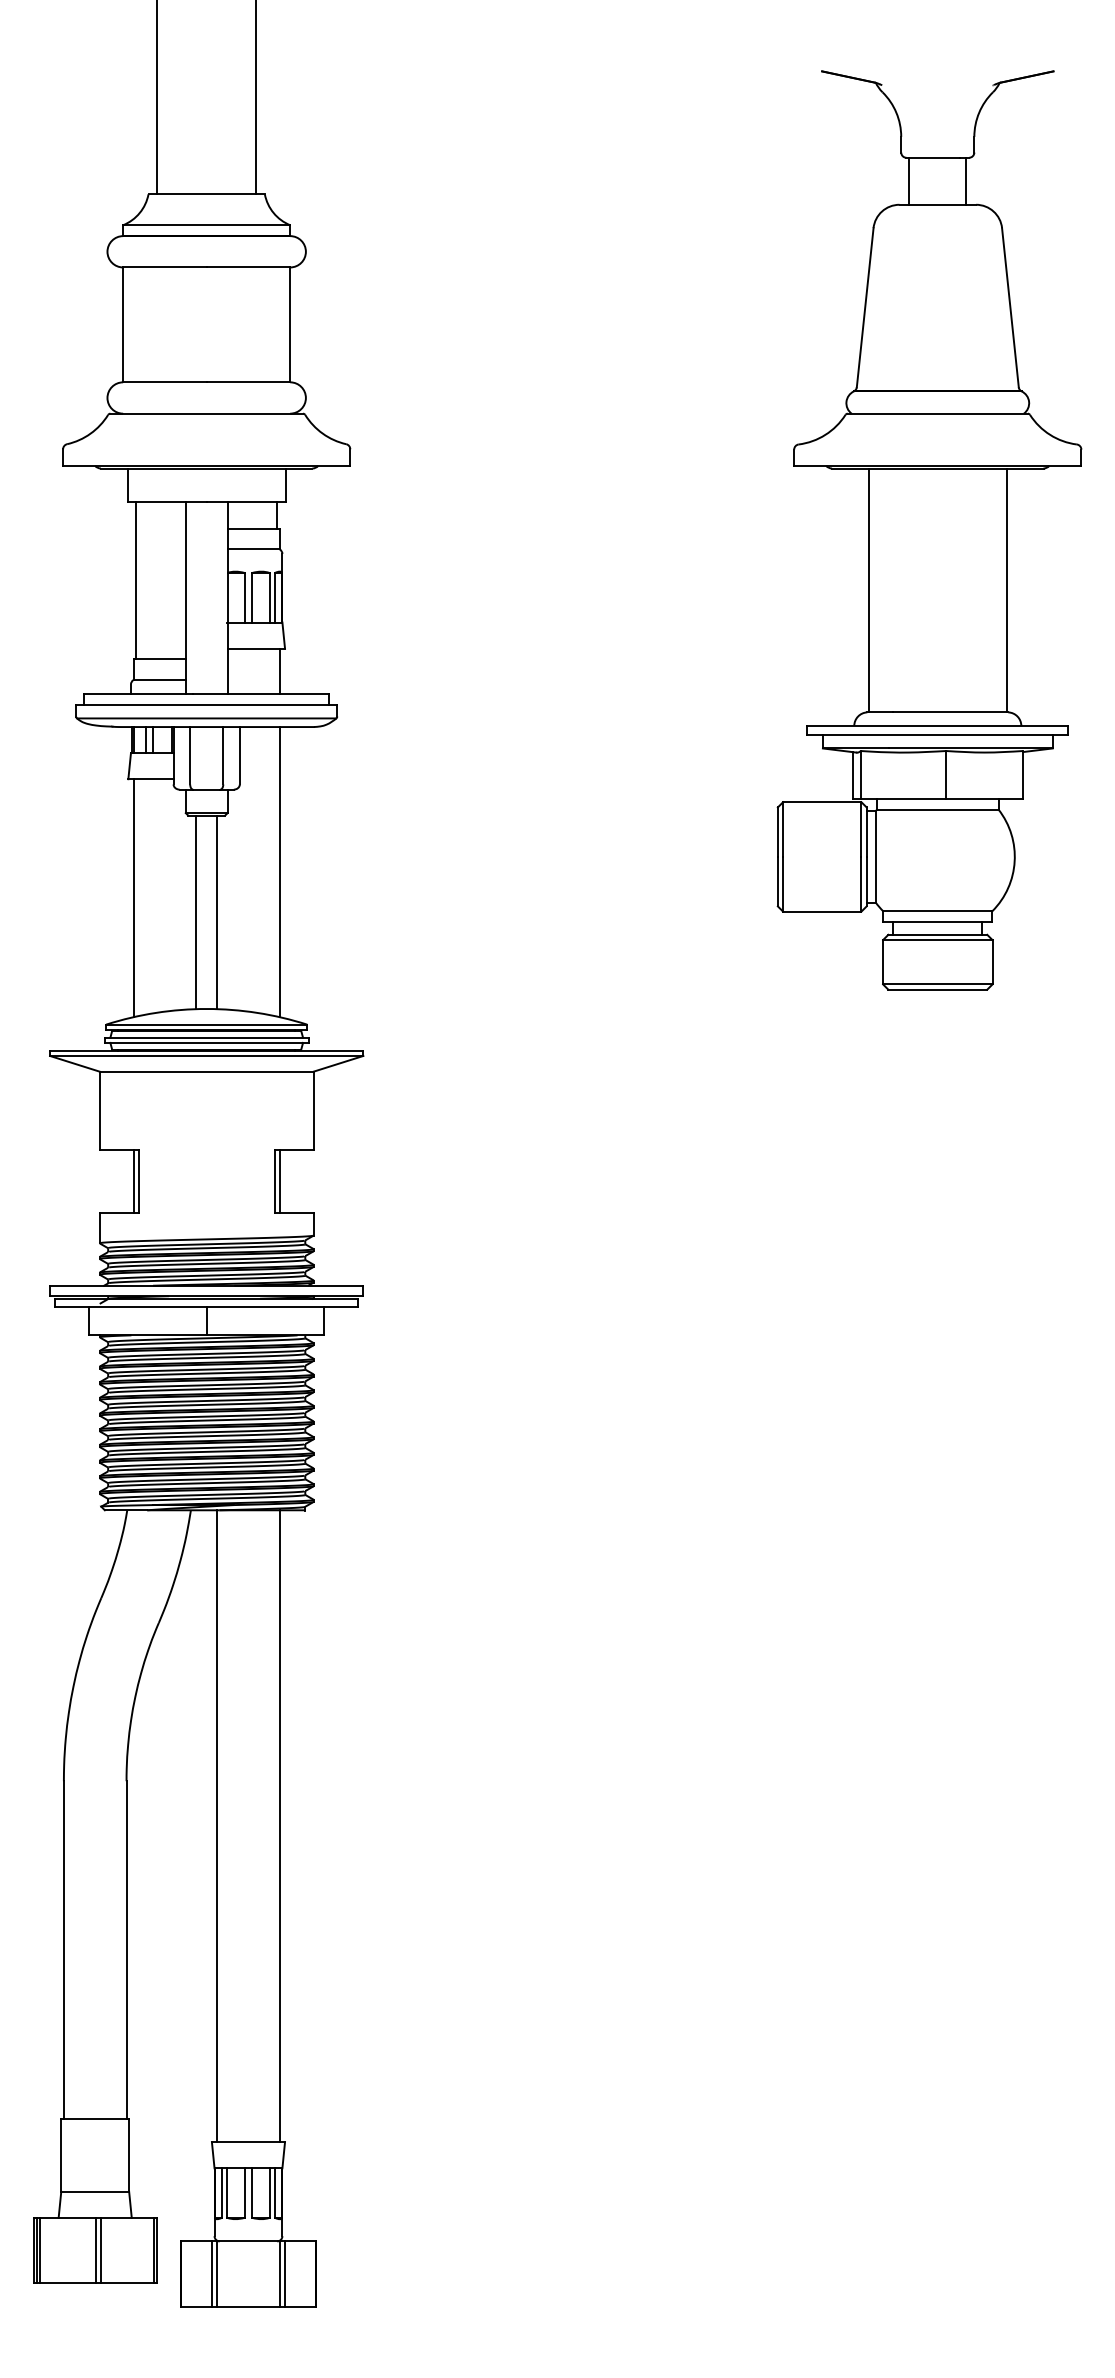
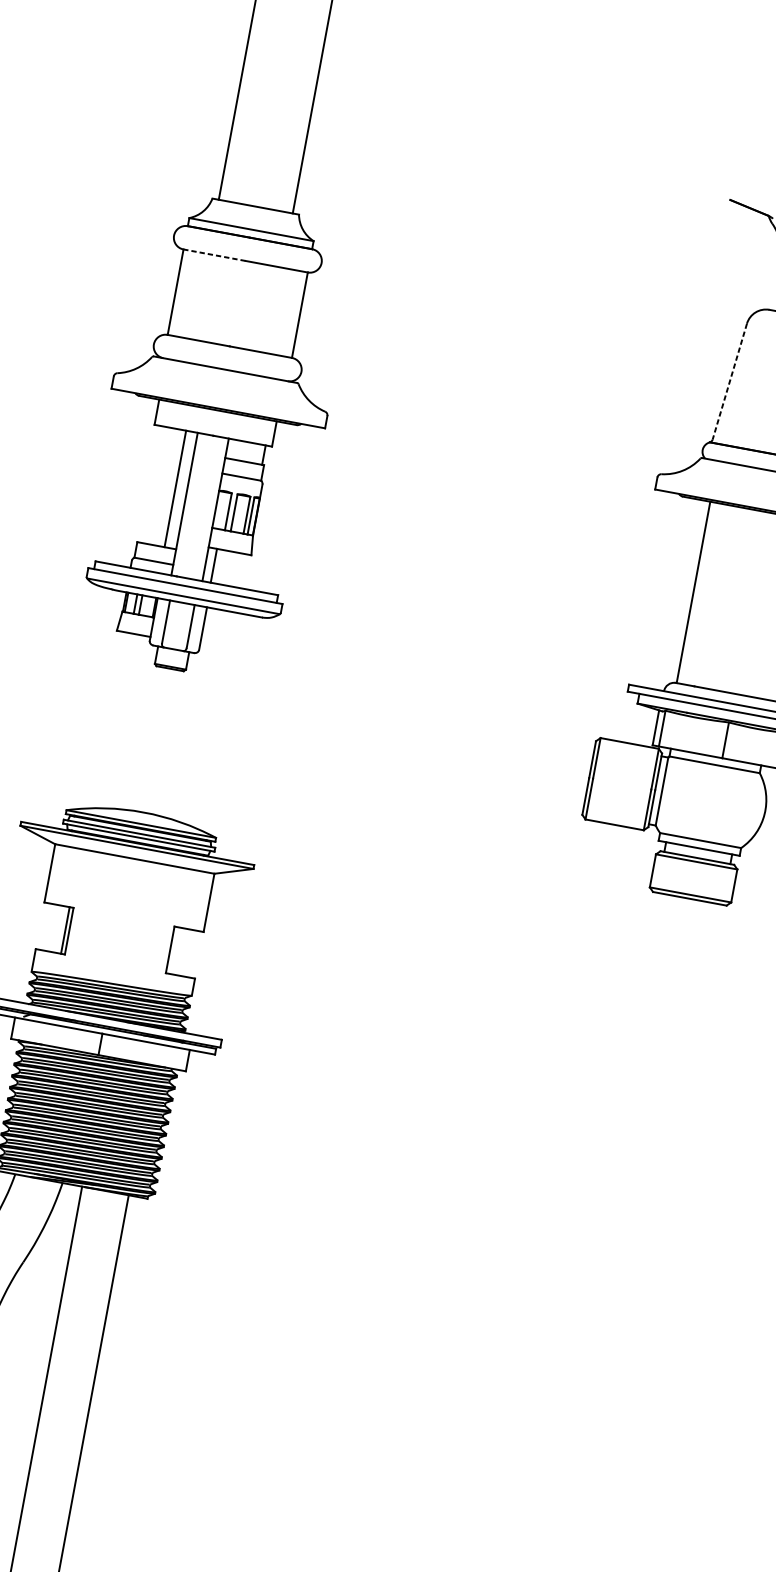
line: (164, 267) -> (214, 255), solid -> dashed
line: (865, 307) -> (730, 381), solid -> dashed
line: (136, 580) -> (175, 488), moved
line: (279, 671) -> (213, 565), moved
line: (279, 872) -> (216, 720), removed
line: (133, 898) -> (104, 720), removed
line: (196, 912) -> (149, 739), removed
line: (217, 912) -> (164, 742), removed
line: (279, 1180) -> (173, 949), removed

